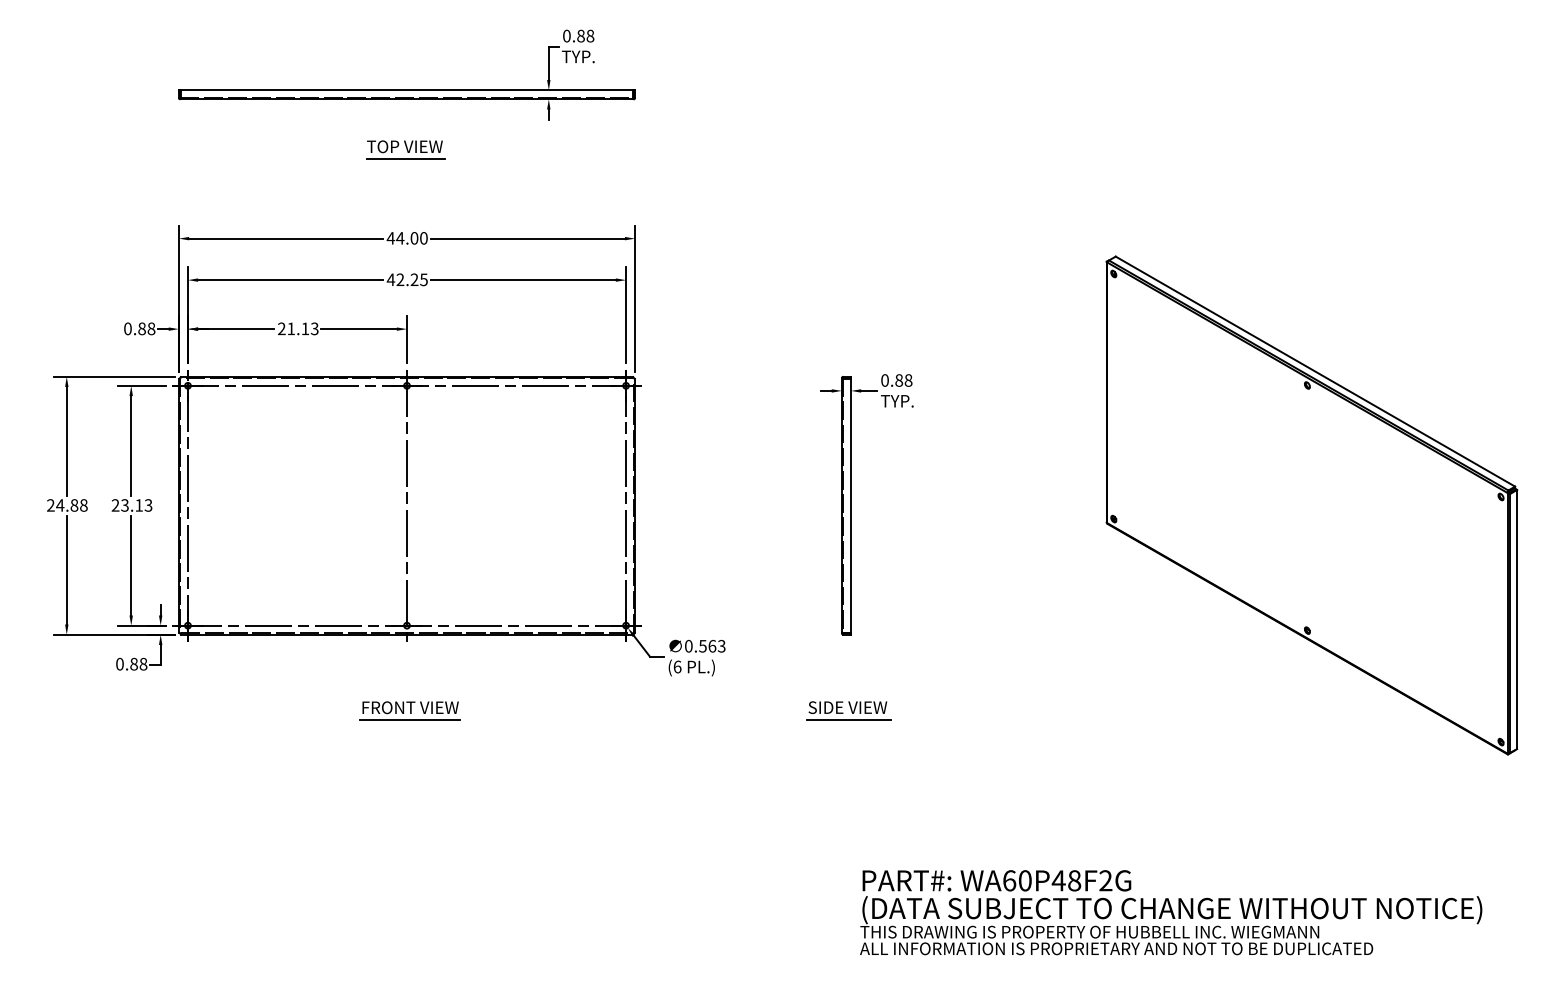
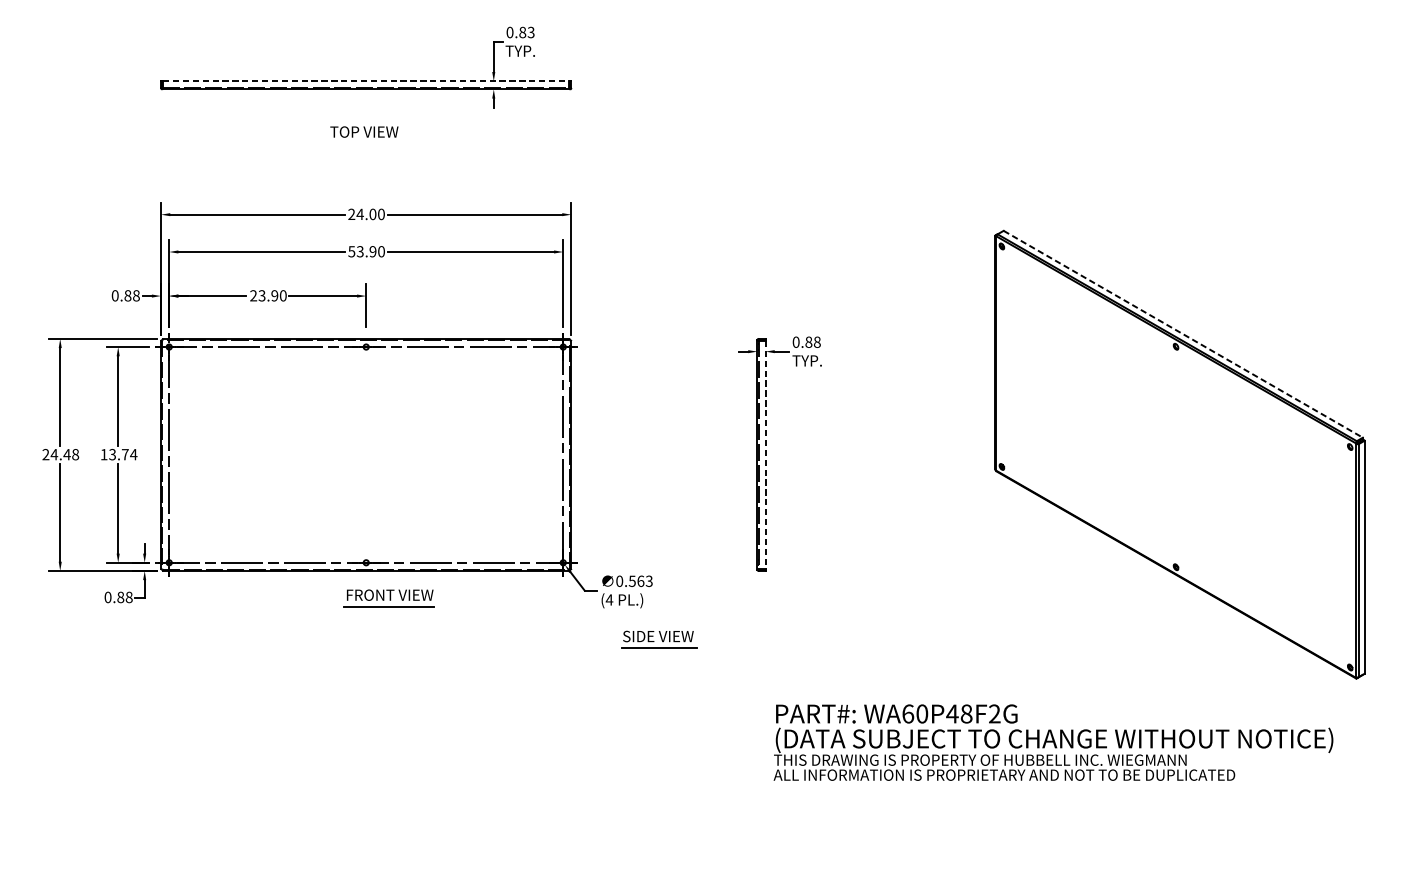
text: (590, 35) -> (531, 31), 0.88 -> 0.83
line: (407, 90) -> (366, 81), solid -> dashed
line: (405, 159) -> (364, 143), removed
text: (390, 238) -> (351, 214), 44.00 -> 24.00
text: (406, 279) -> (365, 251), 42.25 -> 53.90
text: (302, 328) -> (272, 295), 21.13 -> 23.90
line: (1315, 371) -> (1183, 334), solid -> dashed
text: (74, 505) -> (67, 454), 24.88 -> 24.48
text: (131, 505) -> (118, 454), 23.13 -> 13.74
line: (407, 505) -> (366, 454), removed
line: (850, 505) -> (765, 454), solid -> dashed
text: (677, 666) -> (609, 599), (6 -> (4
part: (409, 710) -> (389, 597), moved
part: (848, 710) -> (658, 639), moved
text: (1171, 912) -> (1053, 742), moved

